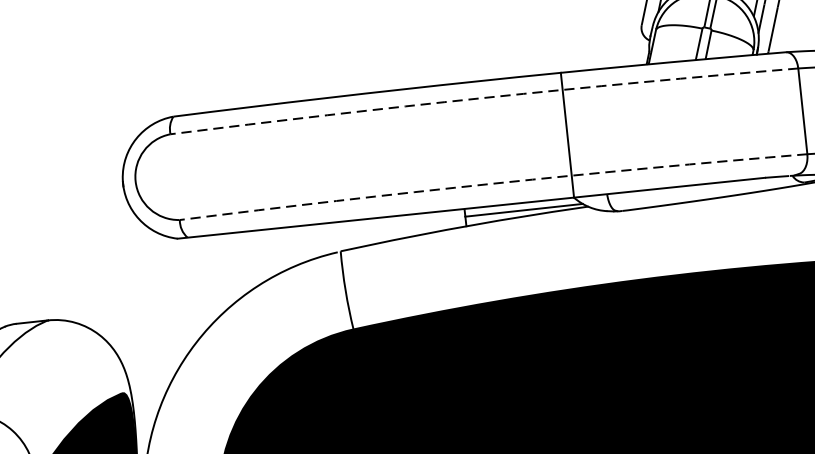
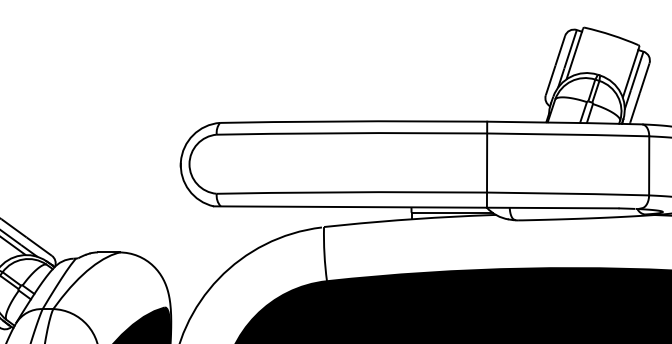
arc: (484, 98) -> (433, 133), dashed -> solid
arc: (492, 184) -> (432, 192), dashed -> solid

